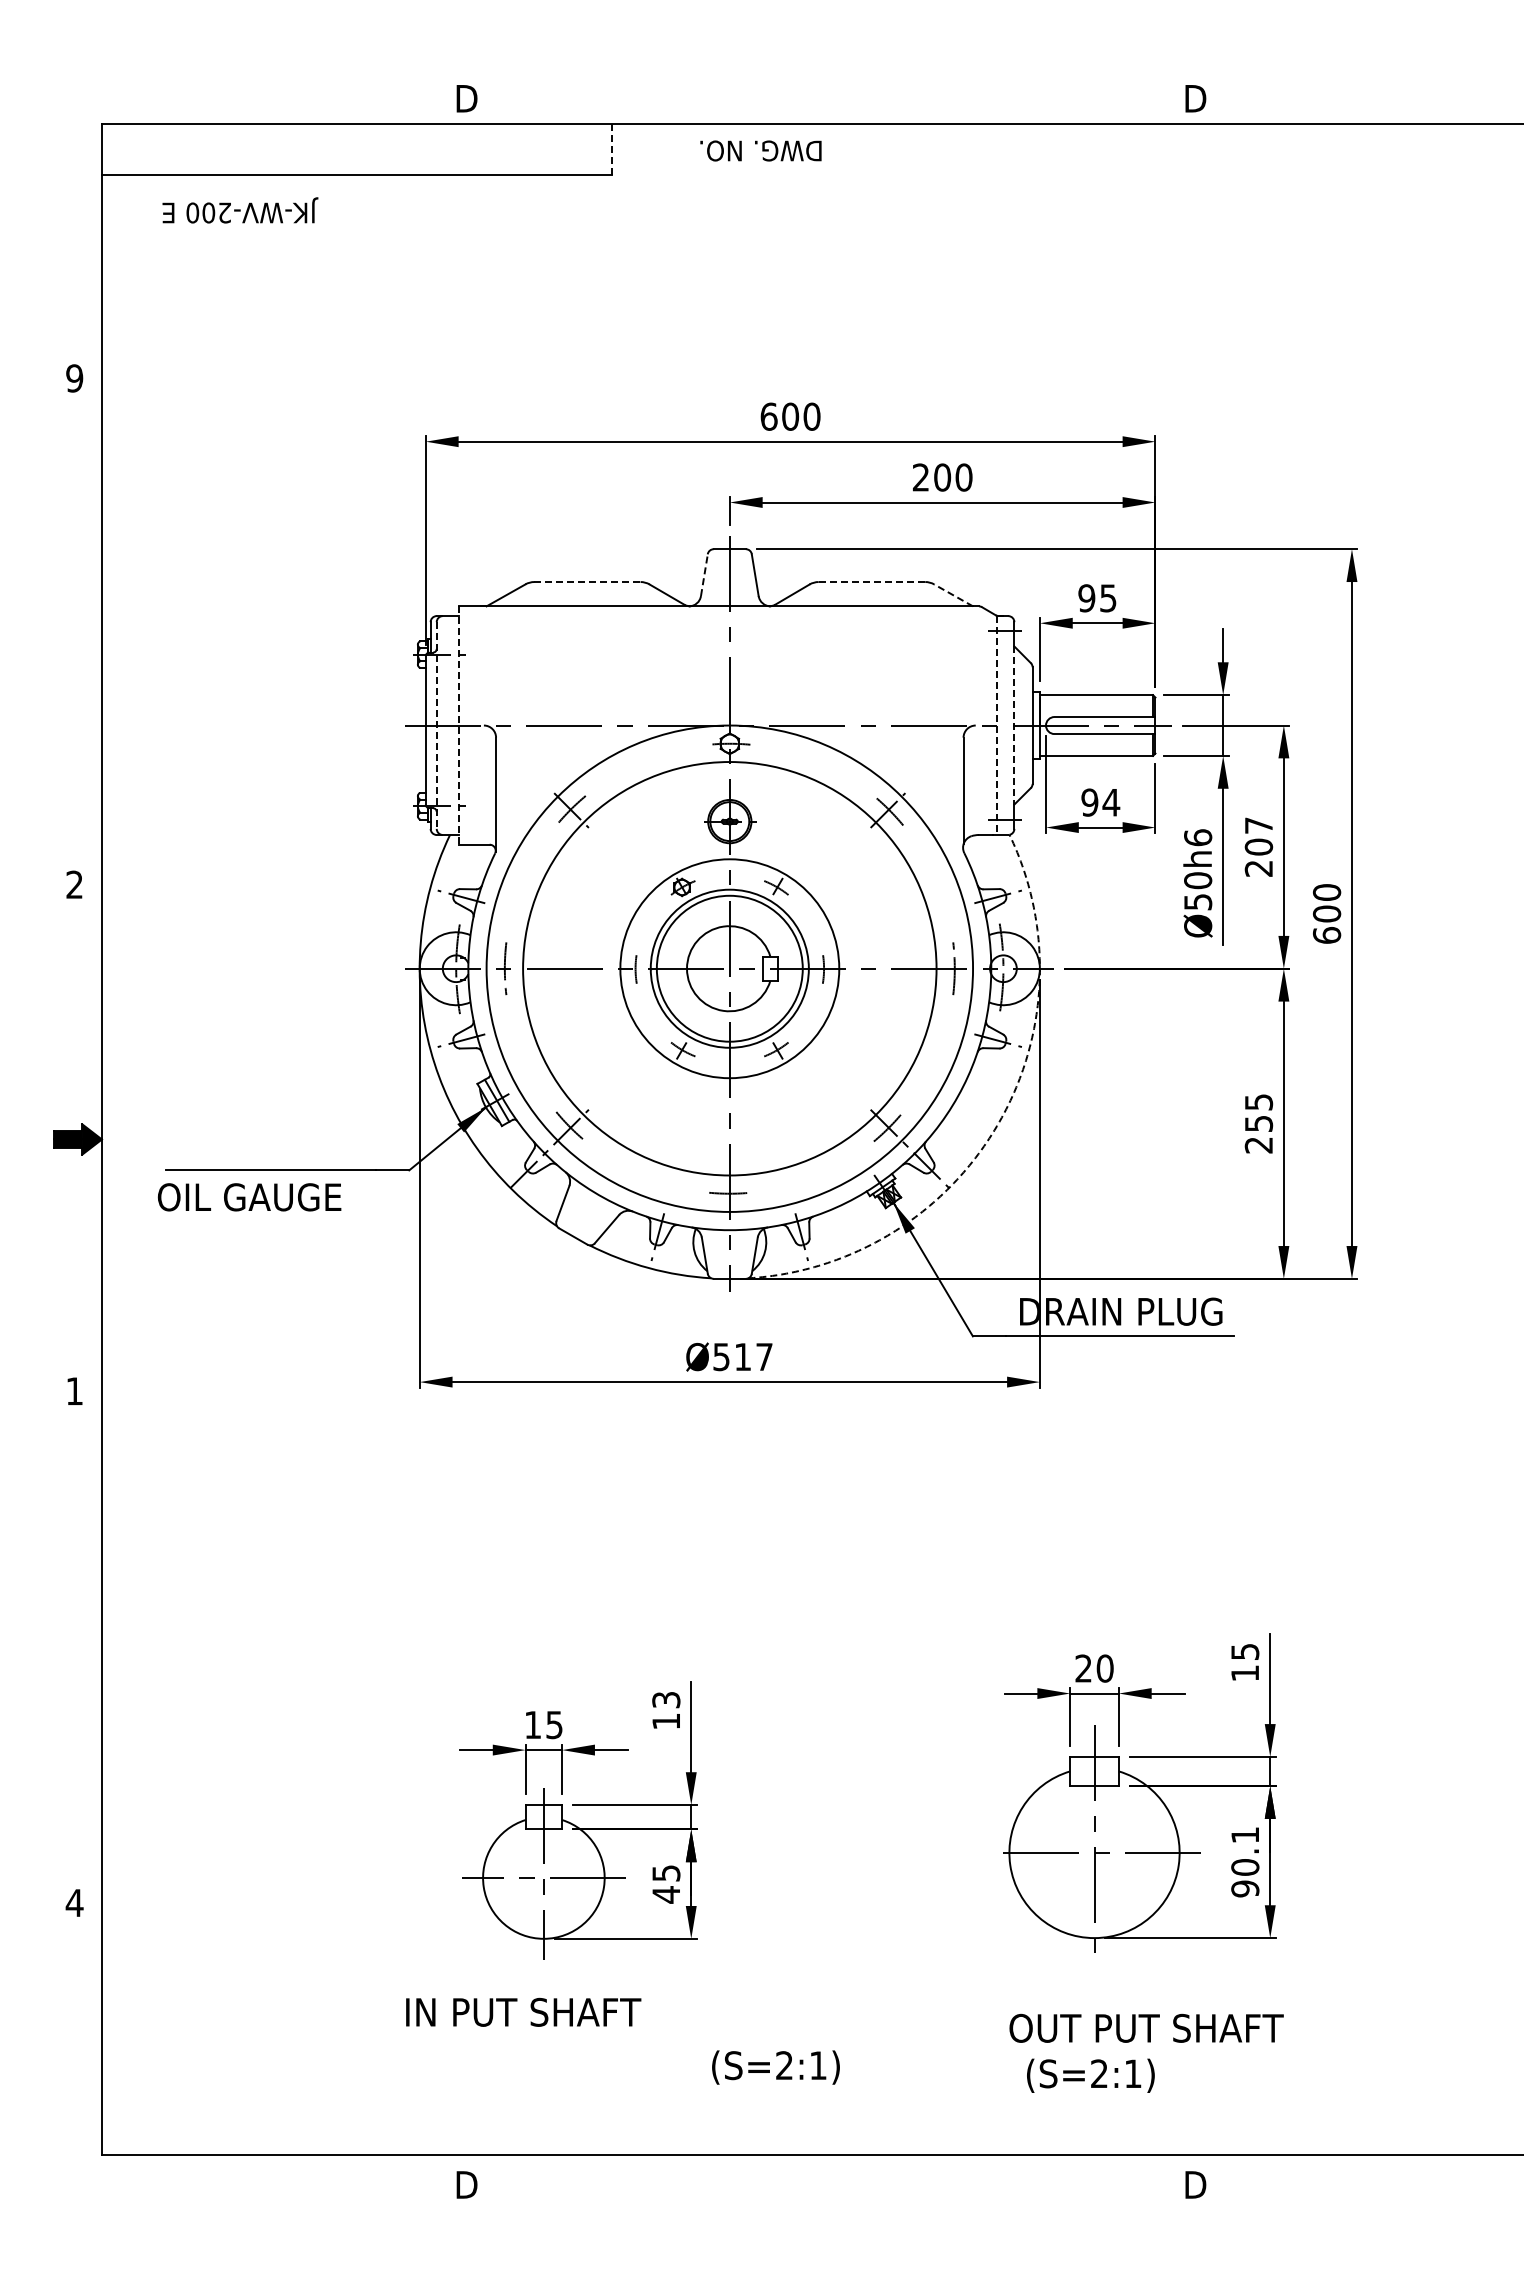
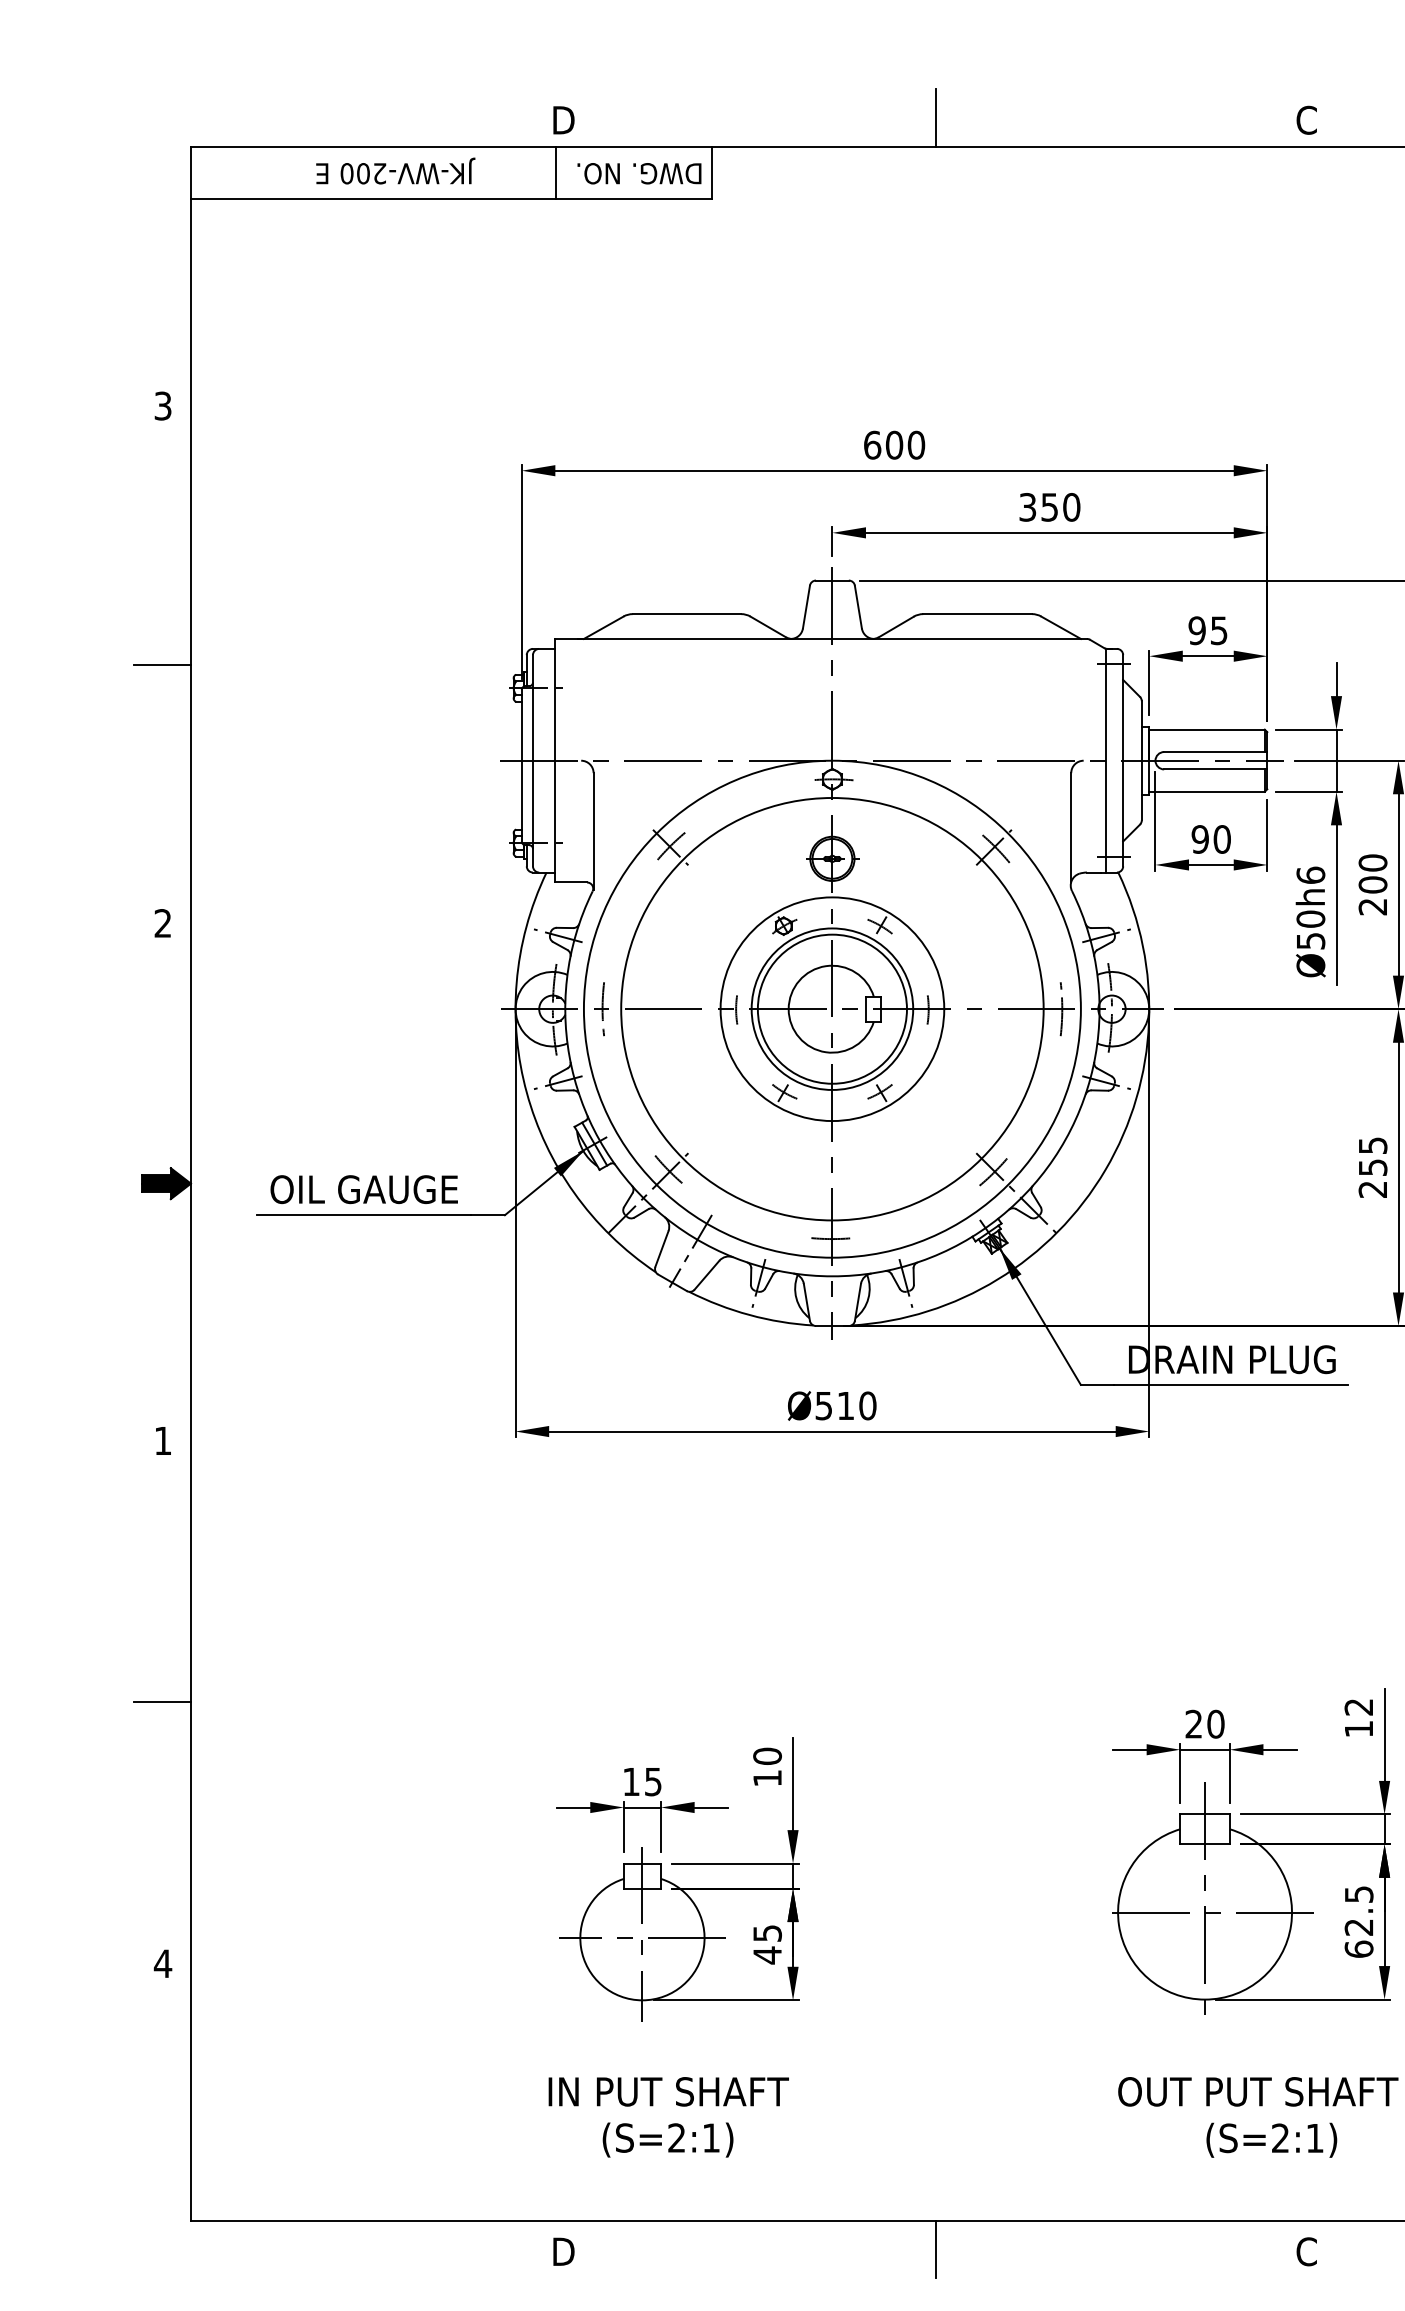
line: (831, 96) -> (936, 118), added
text: (1195, 98) -> (1308, 120), D -> C
line: (459, 149) -> (556, 172), added
line: (612, 149) -> (712, 172), dashed -> solid
text: (760, 150) -> (639, 173), moved
text: (240, 210) -> (395, 171), moved
text: (74, 378) -> (162, 406), 9 -> 3
text: (931, 477) -> (1038, 507), 200 -> 350
line: (704, 574) -> (806, 606), dashed -> solid
line: (587, 582) -> (687, 614), dashed -> solid
line: (872, 582) -> (978, 614), dashed -> solid
line: (953, 595) -> (1060, 627), dashed -> solid
line: (73, 632) -> (161, 665), added
line: (436, 726) -> (532, 761), dashed -> solid
line: (458, 726) -> (555, 761), dashed -> solid
line: (997, 726) -> (1105, 761), dashed -> solid
line: (1014, 726) -> (1123, 761), dashed -> solid
text: (1111, 802) -> (1222, 839), 94 -> 90
text: (1258, 825) -> (1372, 862), 207 -> 200
arc: (997, 1126) -> (1105, 1170), dashed -> solid
text: (249, 1197) -> (364, 1189), moved
line: (590, 1205) -> (690, 1251), added
text: (764, 1356) -> (867, 1405), Ø517 -> Ø510
line: (73, 1646) -> (161, 1701), added
text: (1245, 1652) -> (1359, 1707), 15 -> 12
text: (666, 1699) -> (767, 1755), 13 -> 10
text: (1245, 1862) -> (1359, 1922), 90.1 -> 62.5
text: (523, 2011) -> (668, 2090), moved
text: (775, 2067) -> (667, 2139), moved
text: (1090, 2075) -> (1271, 2139), moved
line: (831, 2182) -> (936, 2249), added
text: (1195, 2184) -> (1308, 2251), D -> C

